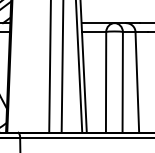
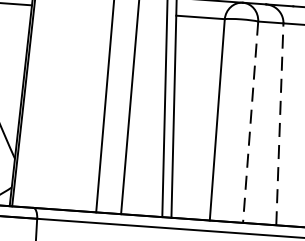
line: (137, 81) -> (280, 122), solid -> dashed
line: (122, 82) -> (250, 122), solid -> dashed

